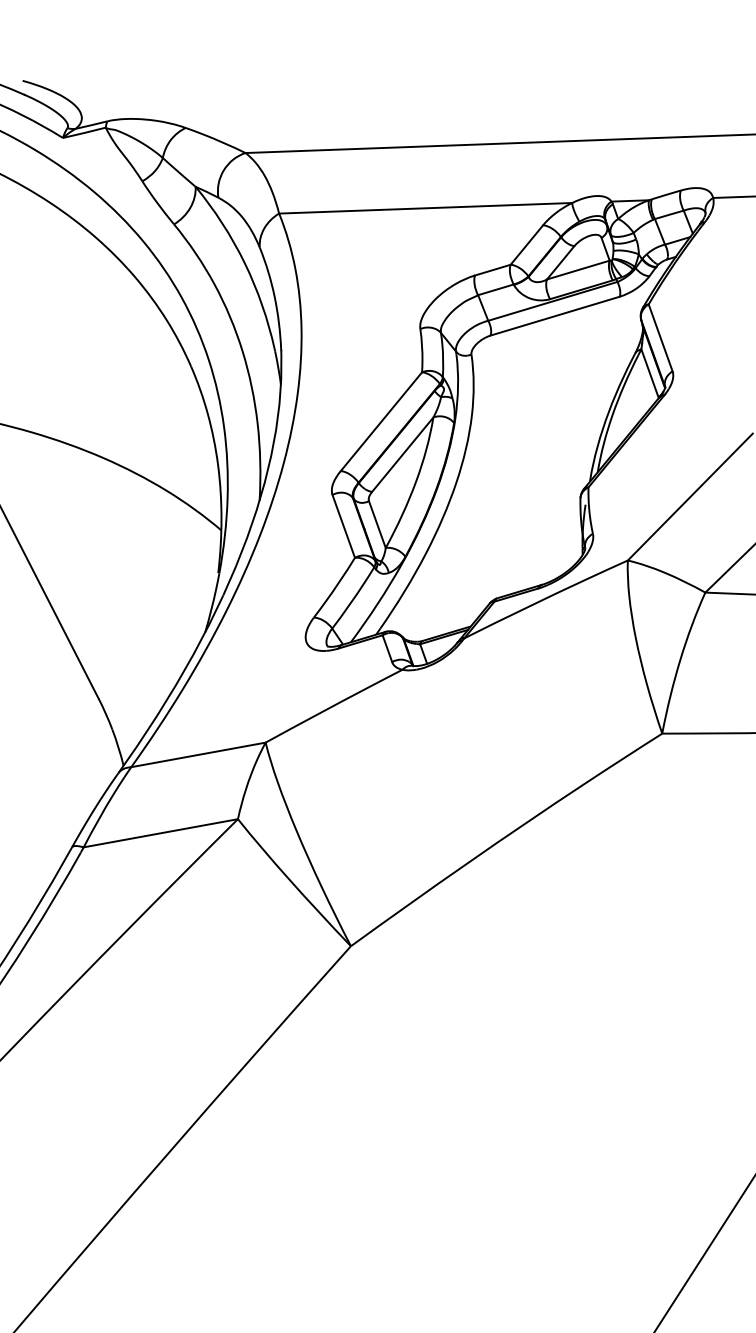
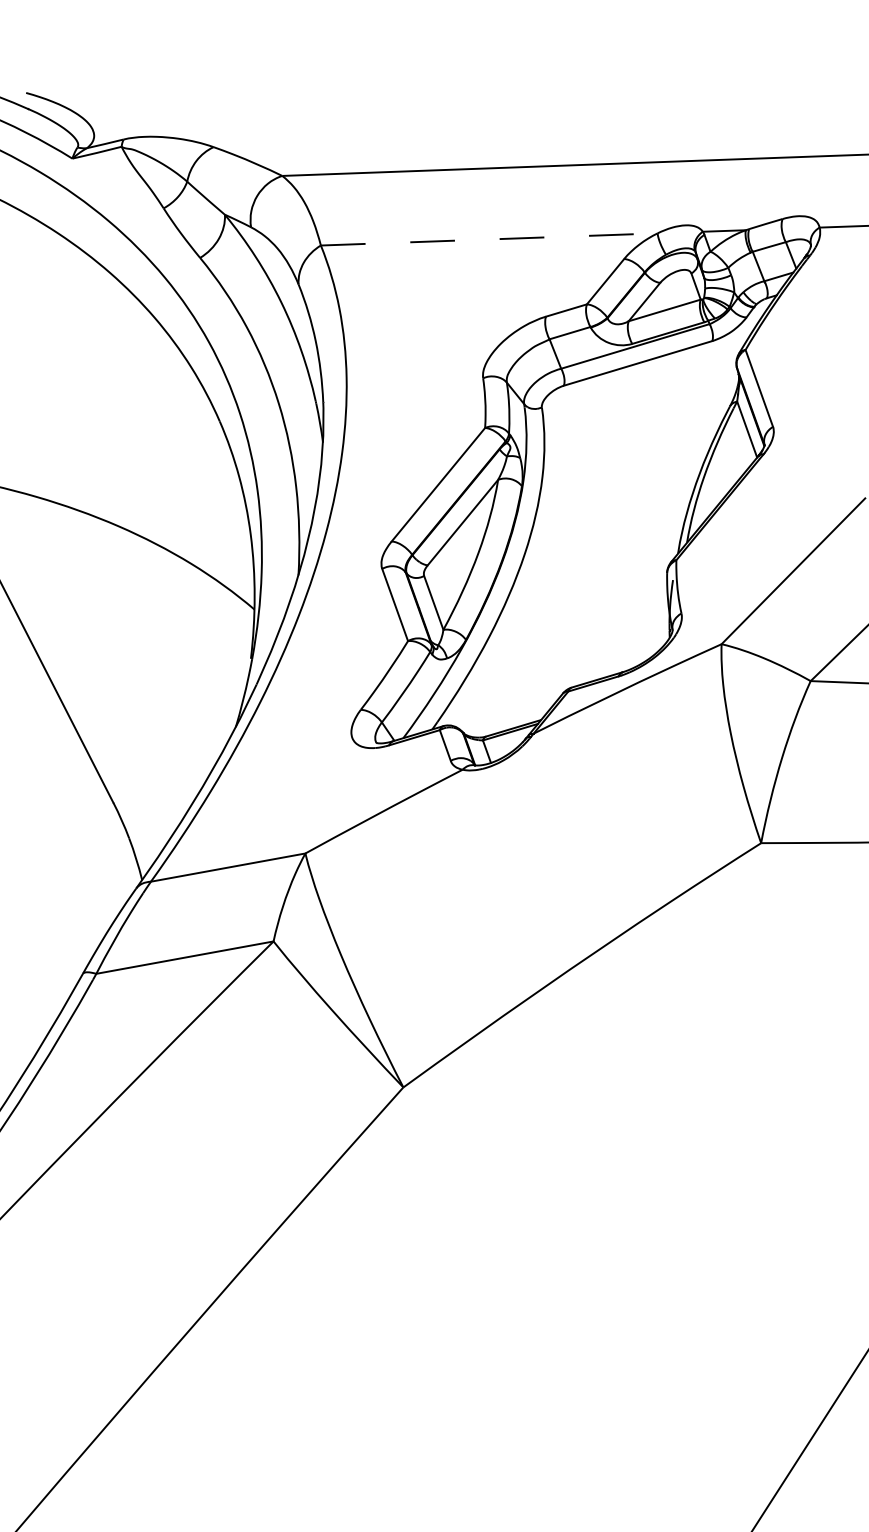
line: (425, 208) -> (489, 239), solid -> dashed

